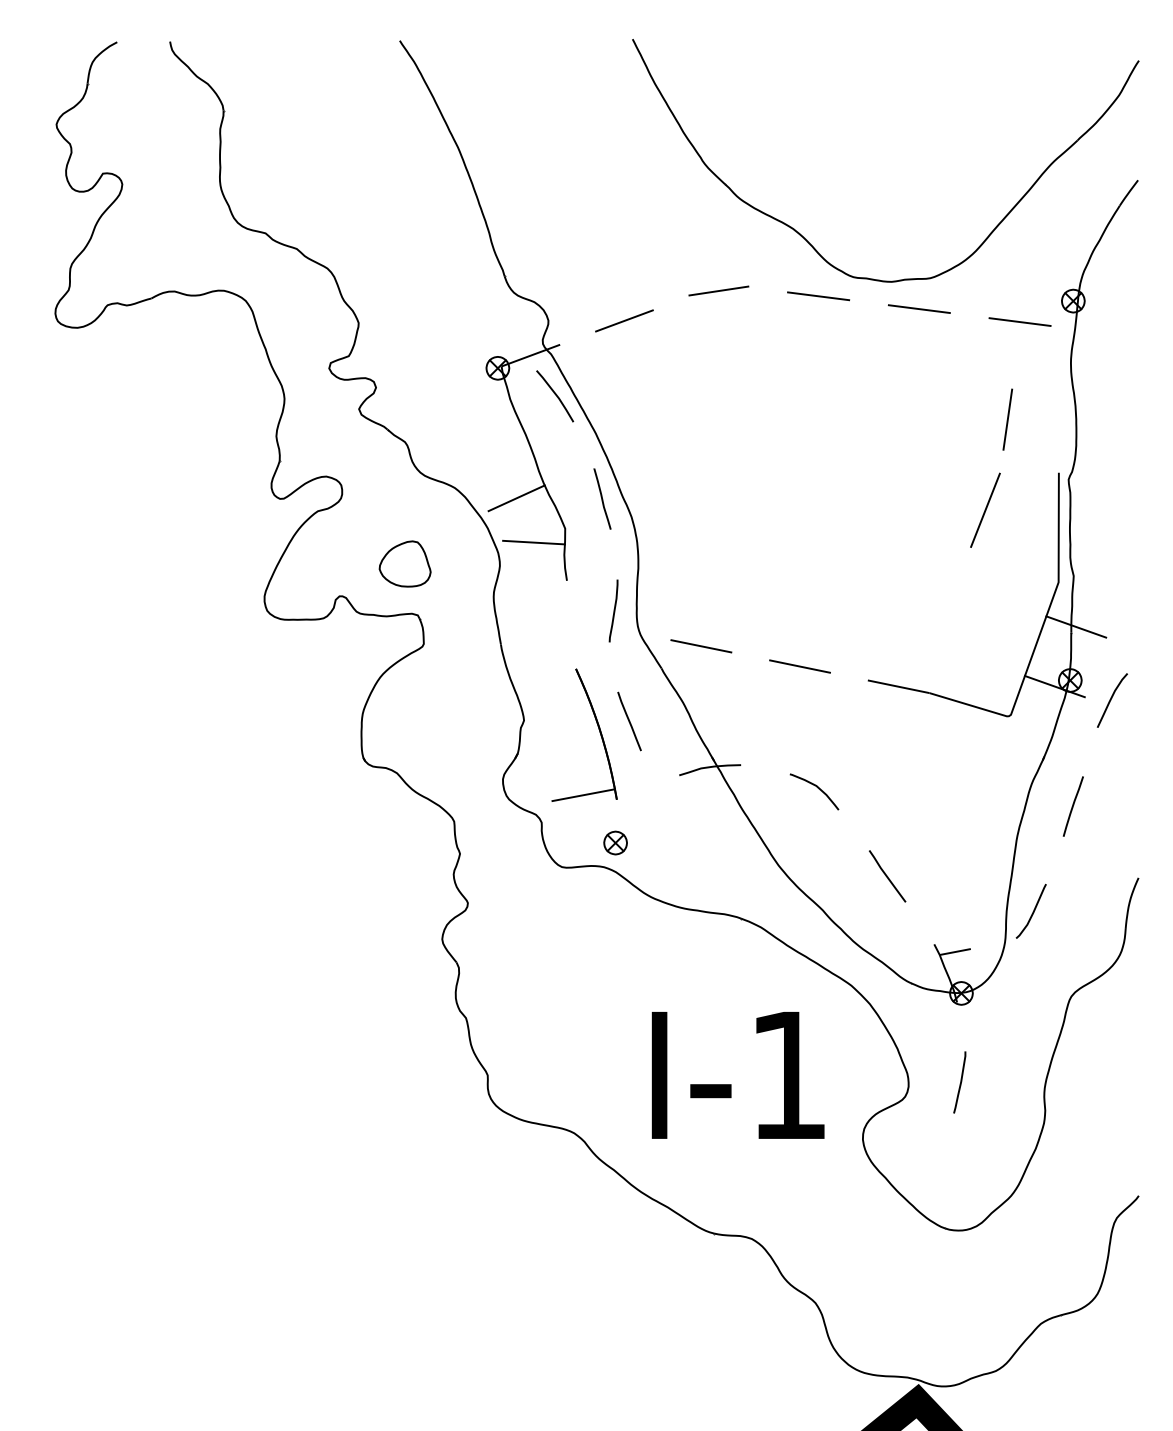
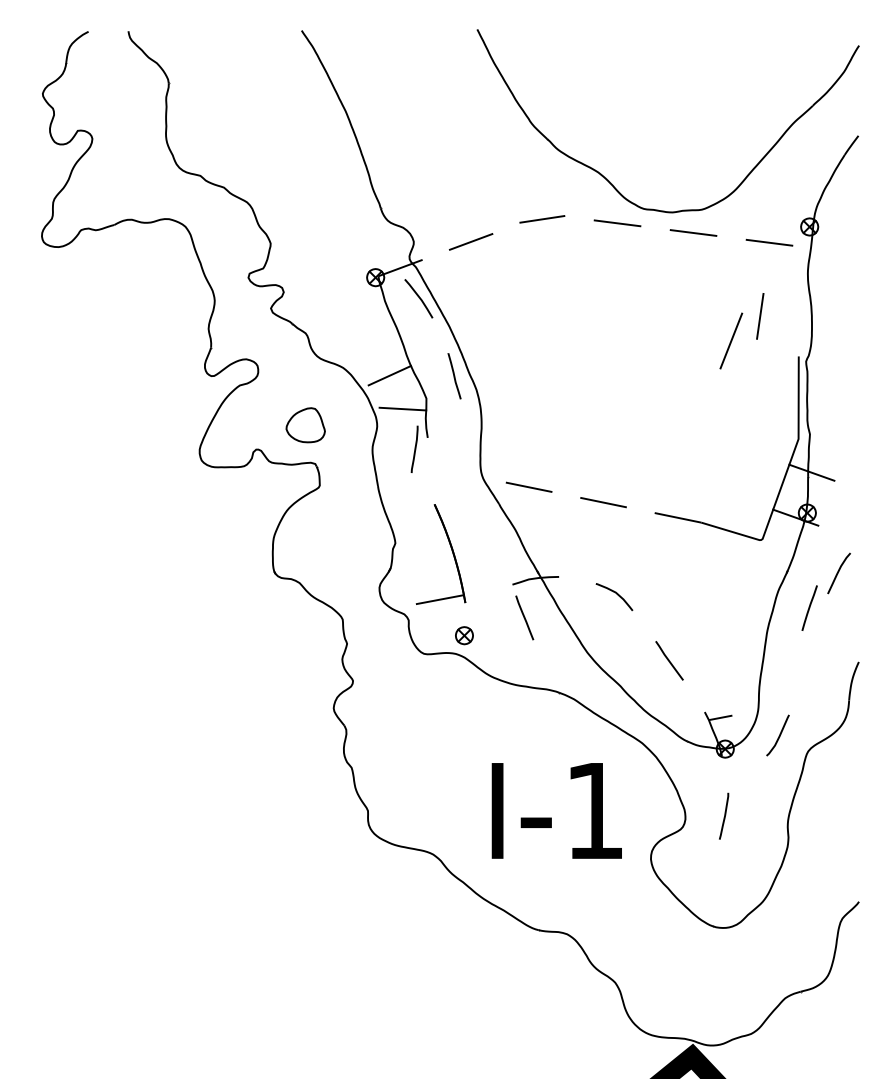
line: (985, 509) -> (731, 340), moved
curve: (613, 610) -> (414, 448), moved
curve: (1111, 700) -> (838, 573), moved
line: (629, 721) -> (524, 617), moved
curve: (1032, 911) -> (778, 735), moved

